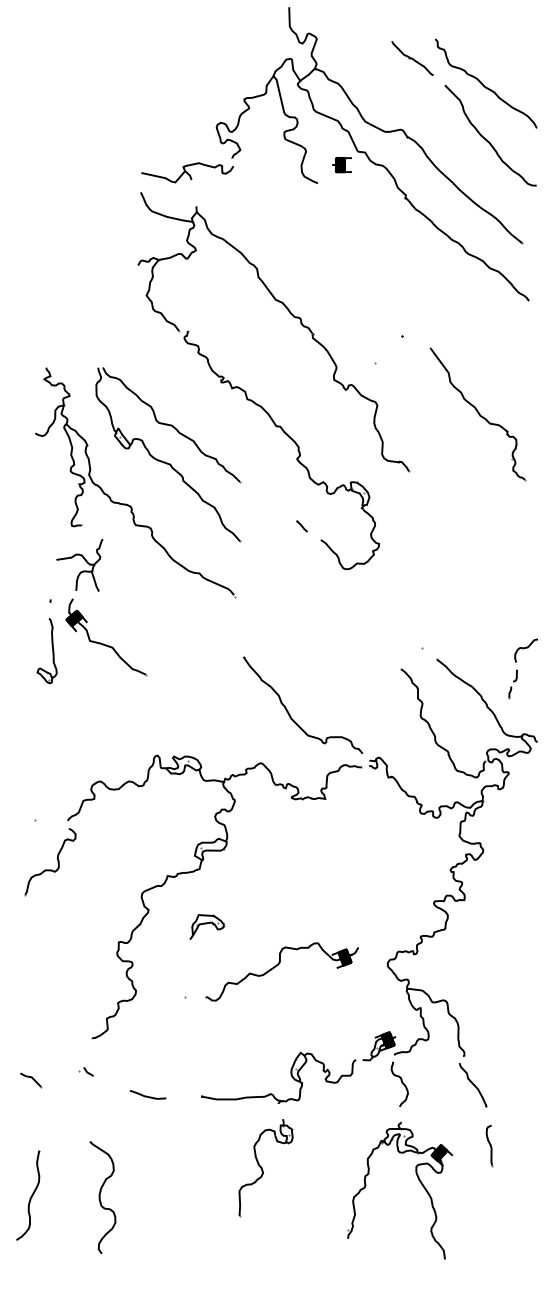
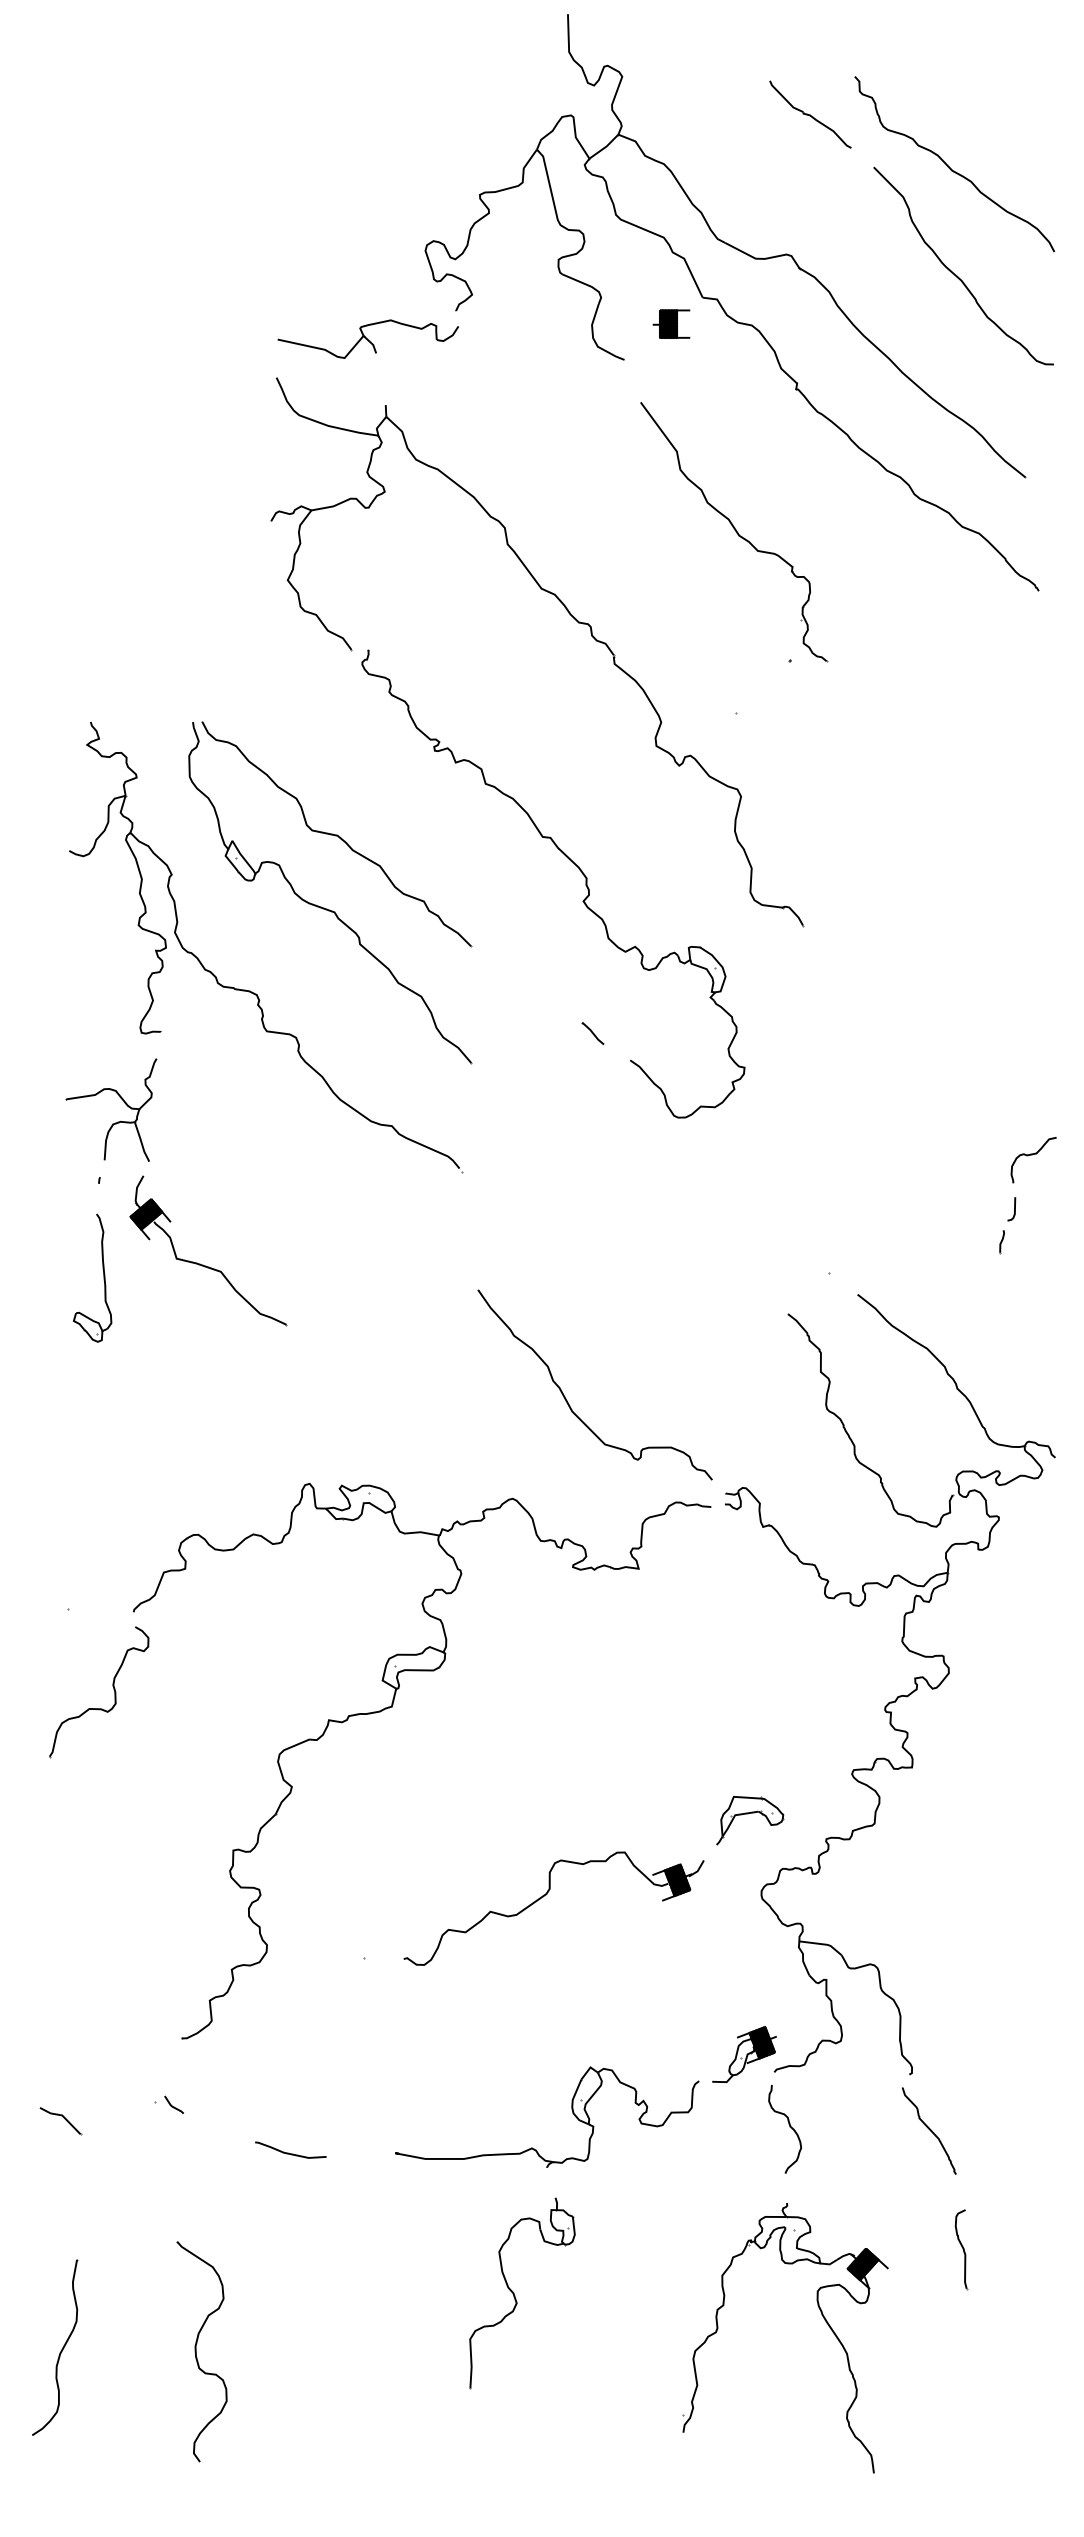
part: (477, 414) -> (733, 533), moved
part: (80, 571) -> (112, 1122), moved
part: (522, 668) -> (1026, 1194), moved
part: (207, 926) -> (751, 1819), moved

